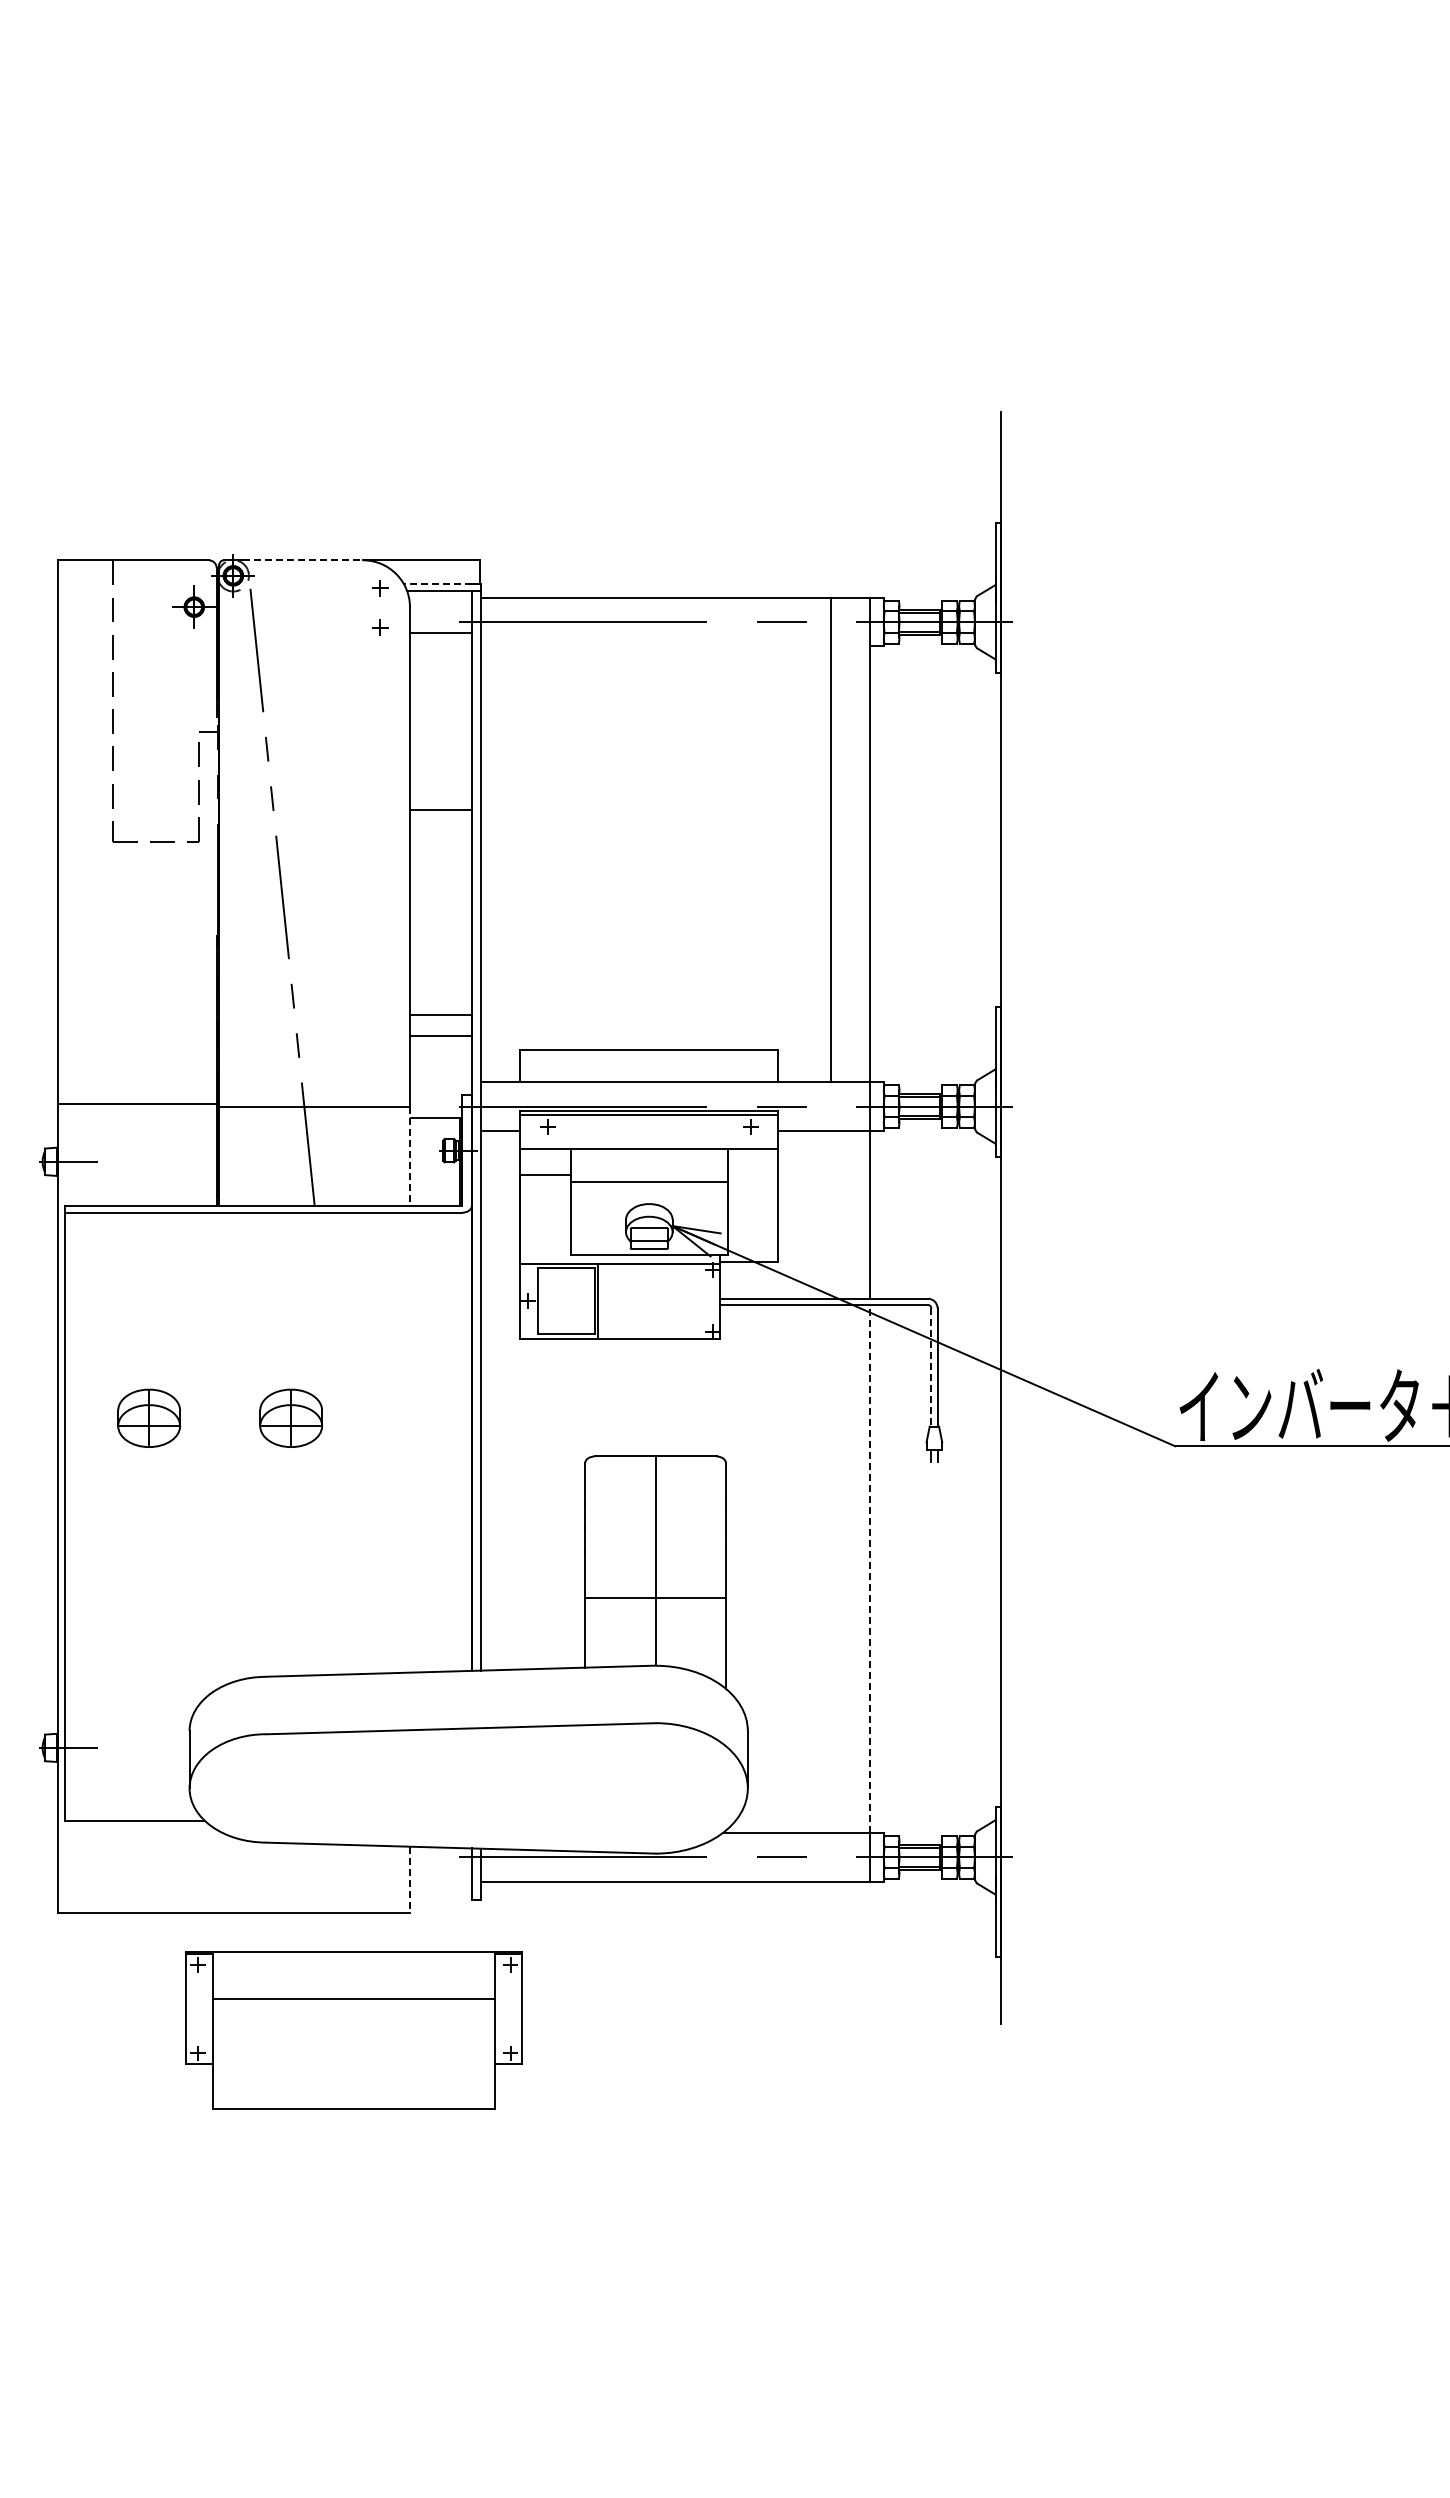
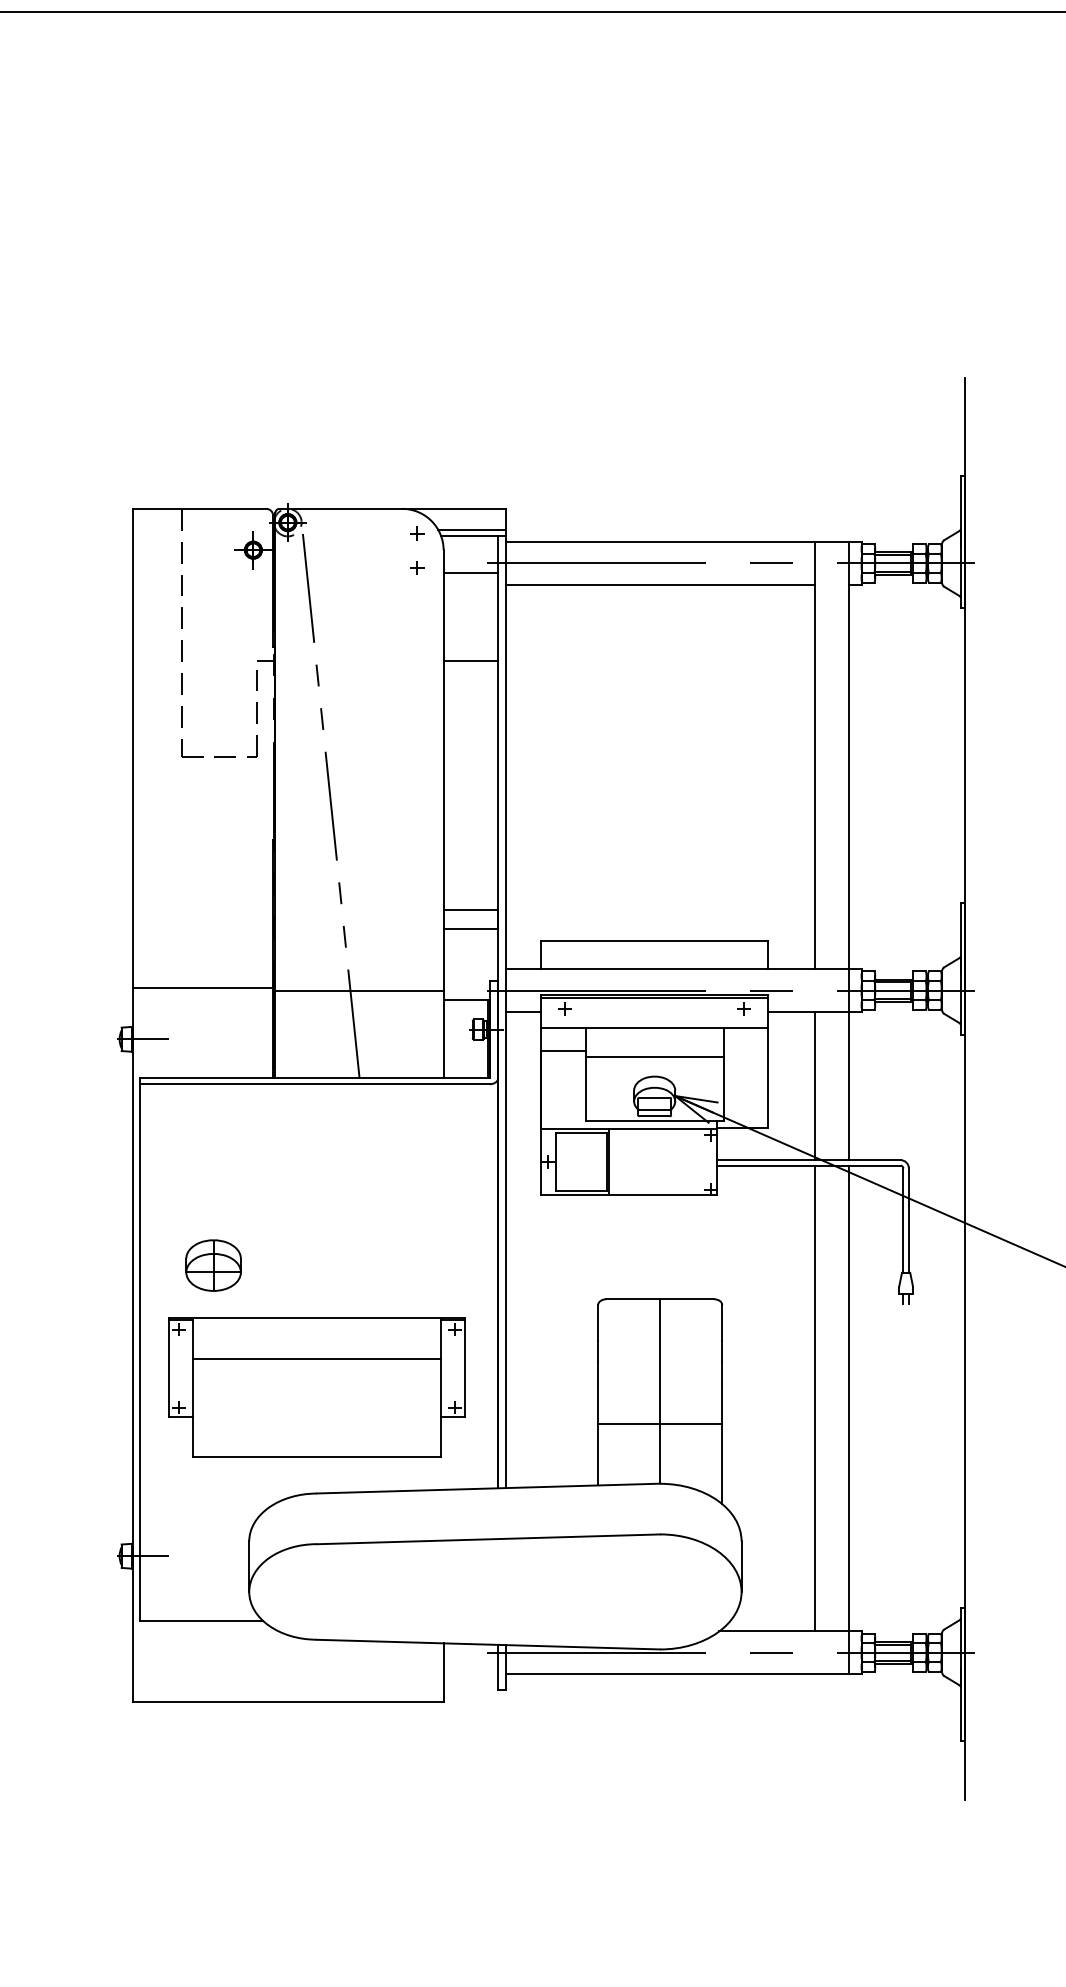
line: (303, 560) -> (349, 509), dashed -> solid
line: (437, 584) -> (467, 530), dashed -> solid
line: (655, 646) -> (660, 584), added
line: (440, 810) -> (470, 660), moved
line: (410, 1157) -> (444, 1035), dashed -> solid
line: (830, 1214) -> (814, 1085), added
line: (931, 1367) -> (903, 1220), dashed -> solid
part: (290, 1417) -> (338, 1264), removed
line: (869, 1568) -> (848, 1398), dashed -> solid
line: (830, 1569) -> (814, 1398), added
line: (410, 1880) -> (444, 1673), dashed -> solid
part: (353, 2030) -> (316, 1387), moved

